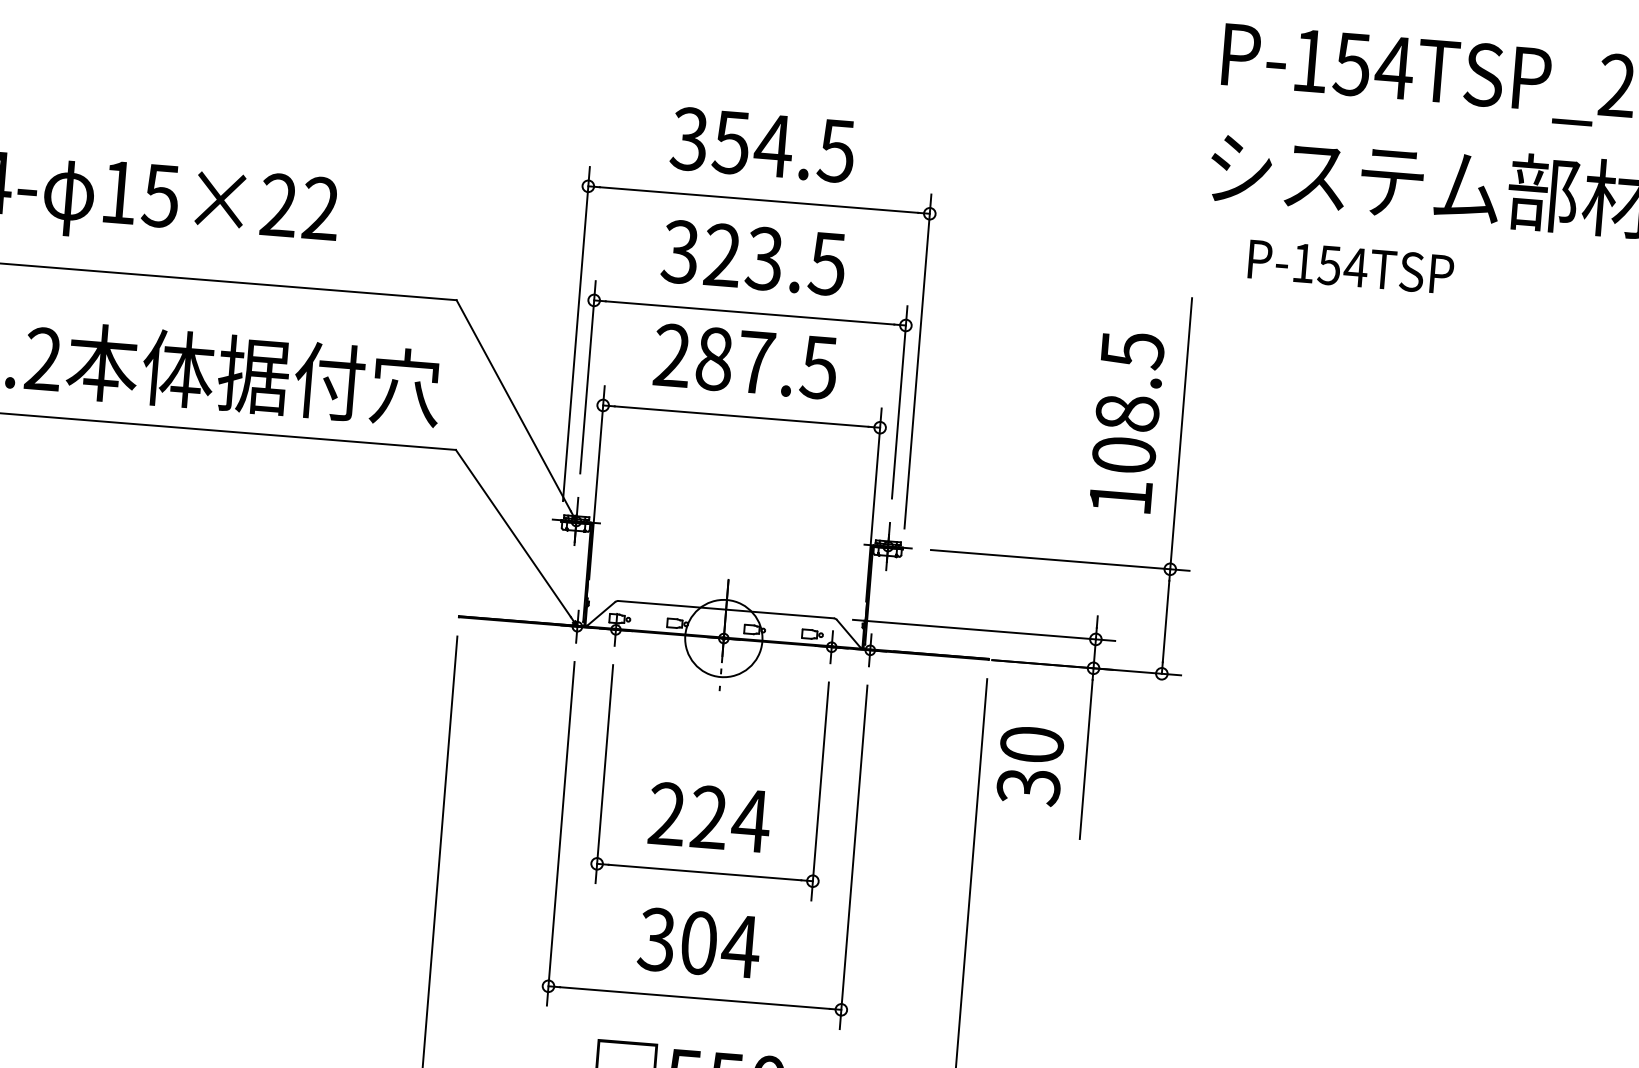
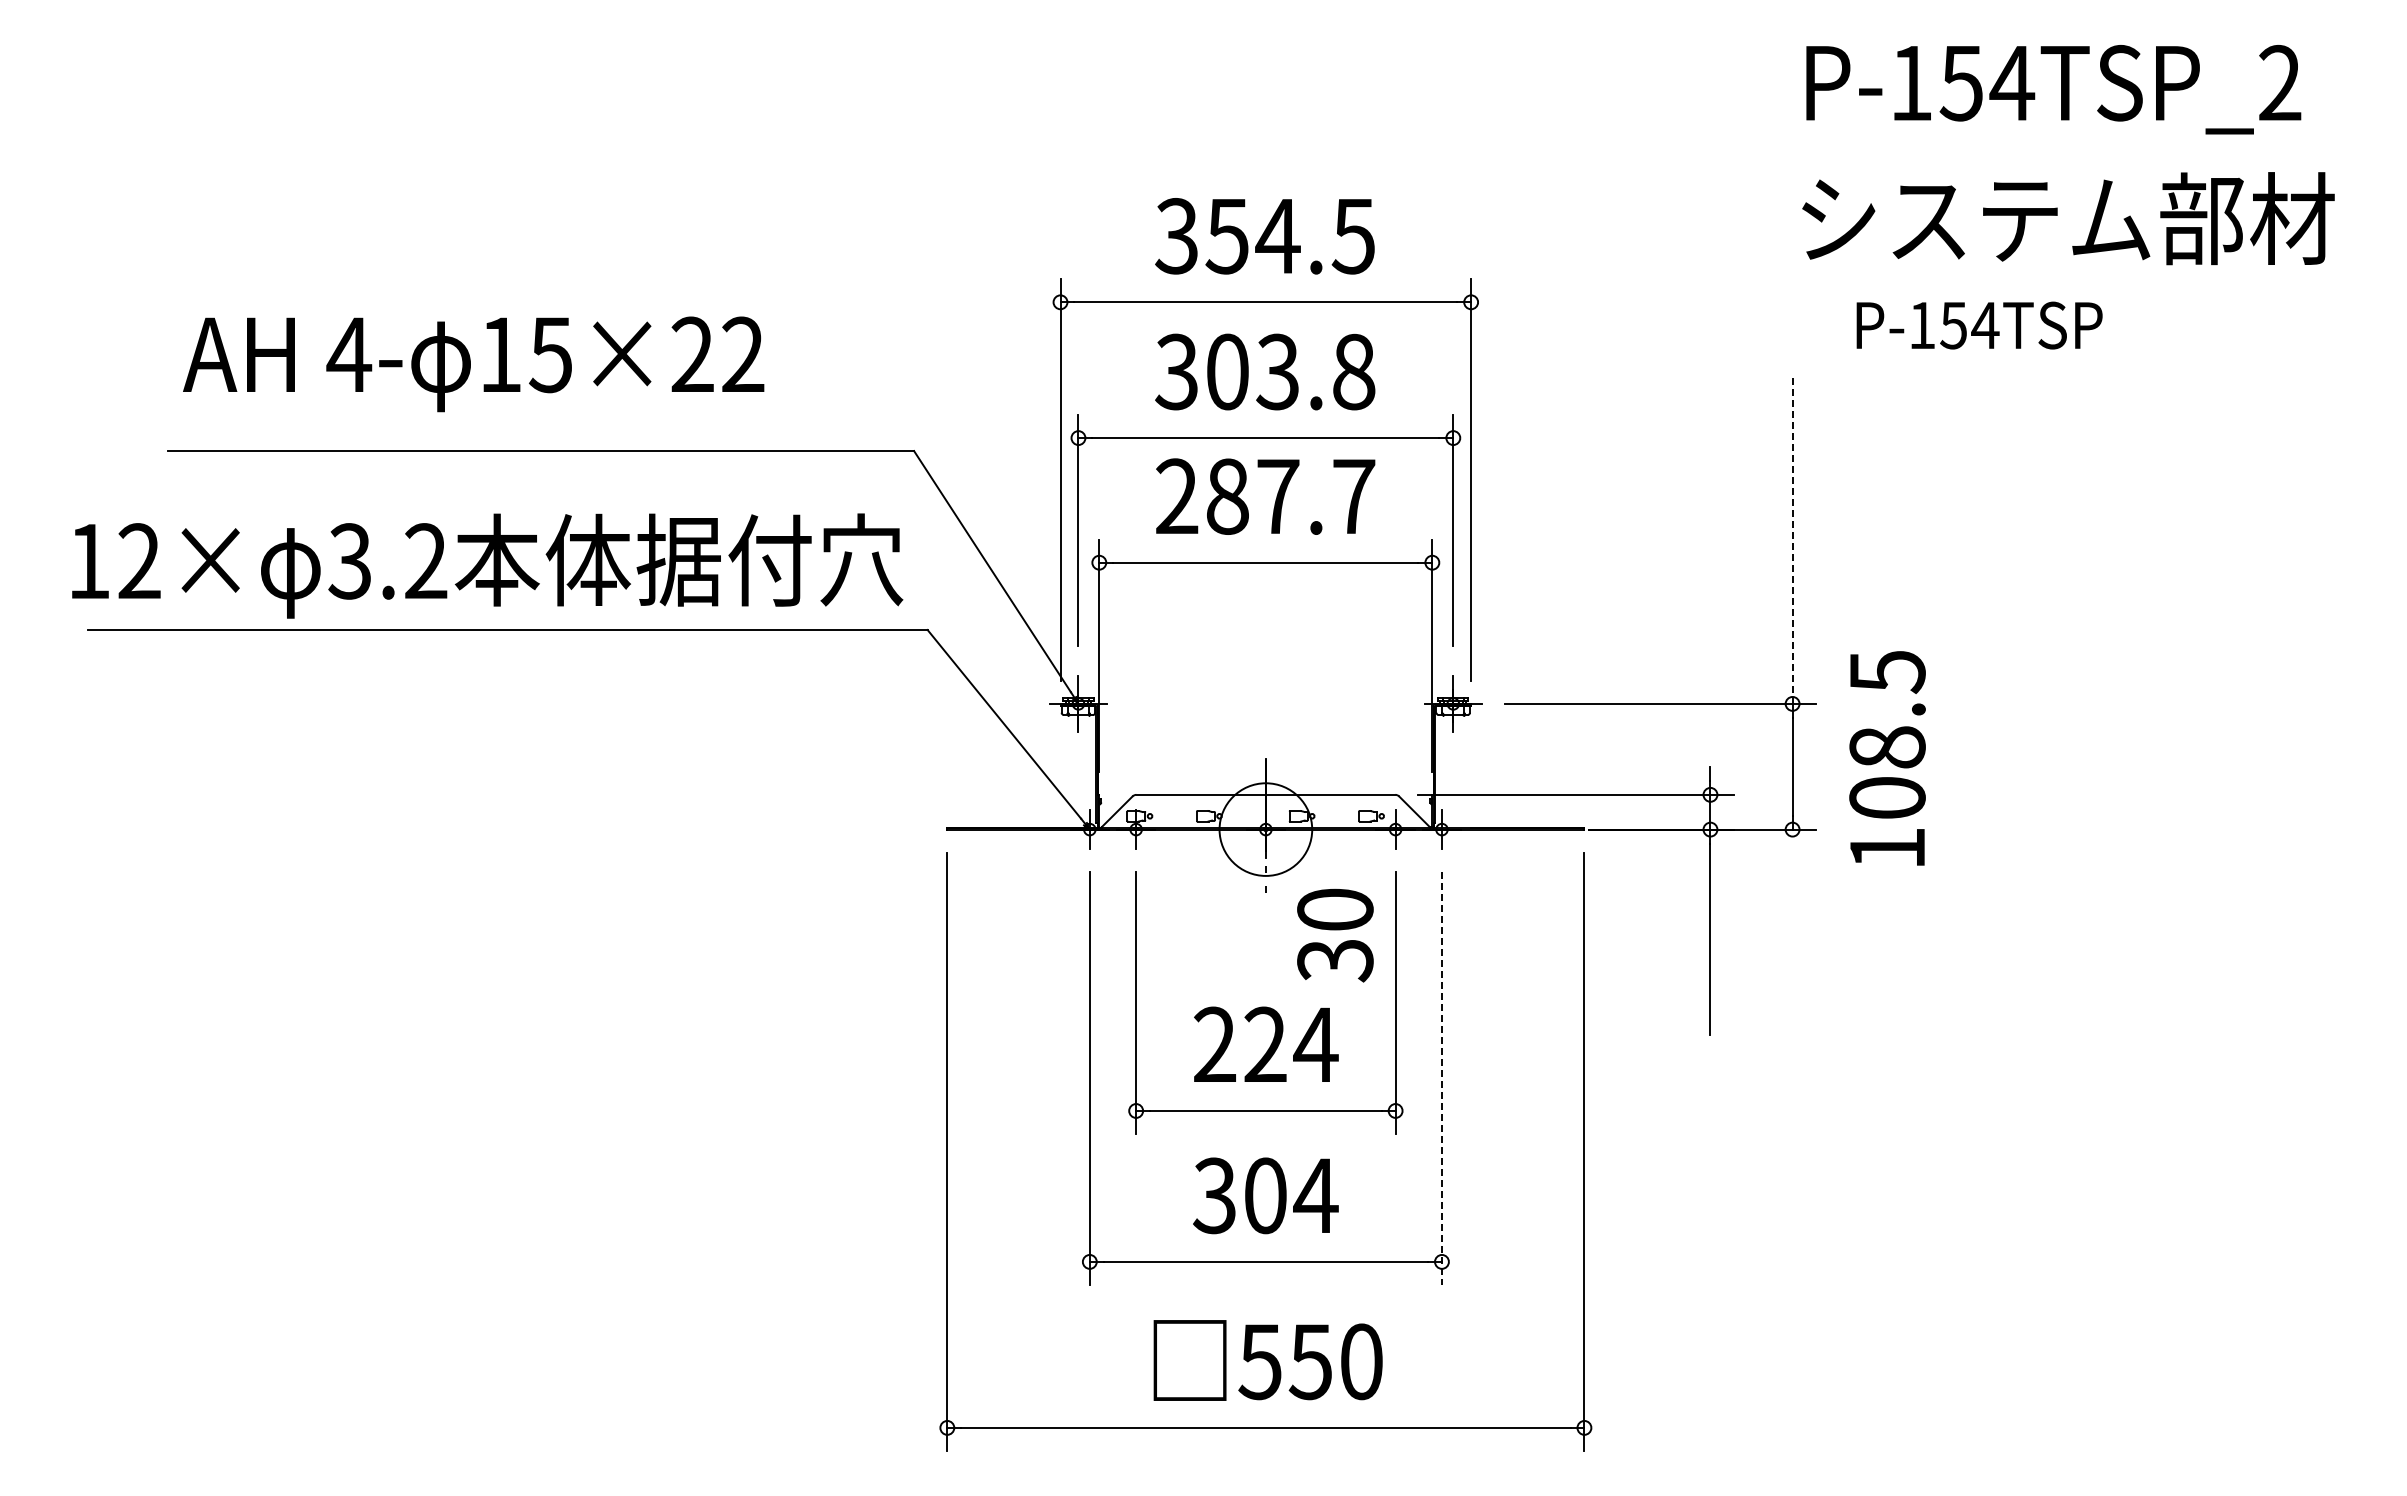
text: (774, 259) -> (1290, 371), 323.5 -> 303.8
text: (818, 367) -> (1353, 496), 287.5 -> 287.7
text: (1126, 422) -> (1887, 758), moved
line: (1181, 433) -> (1792, 540), solid -> dashed
text: (1030, 766) -> (1335, 935), moved
line: (853, 857) -> (1441, 1078), solid -> dashed

